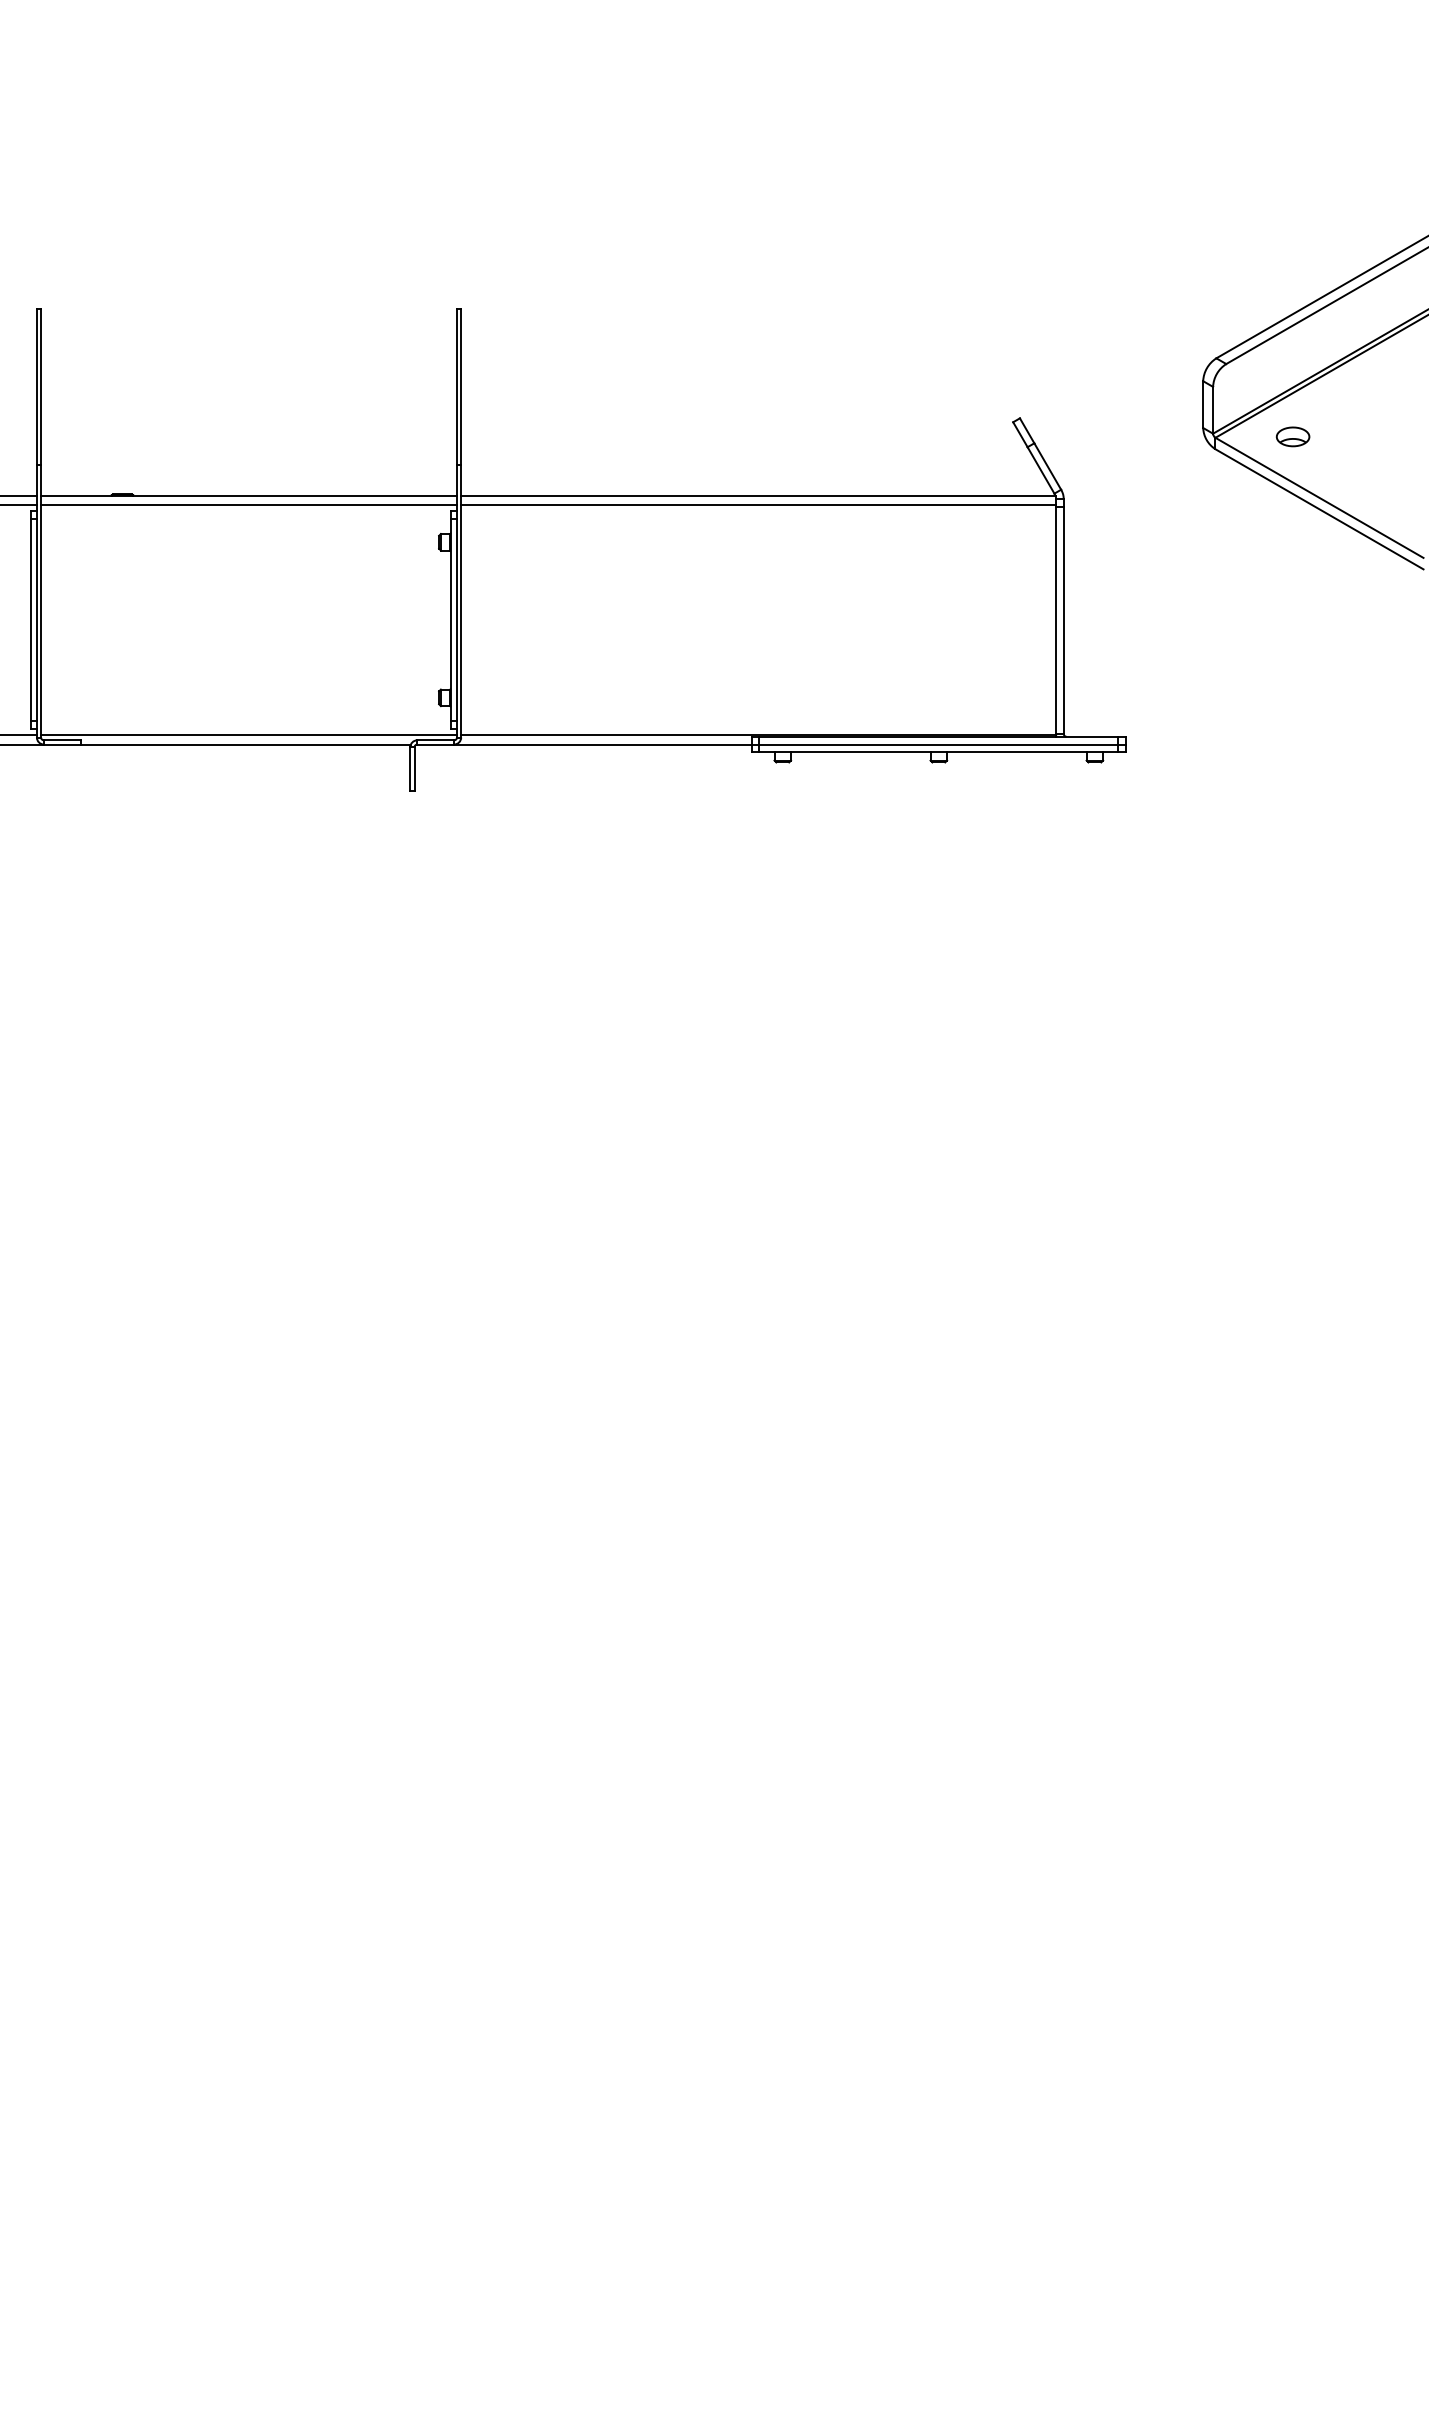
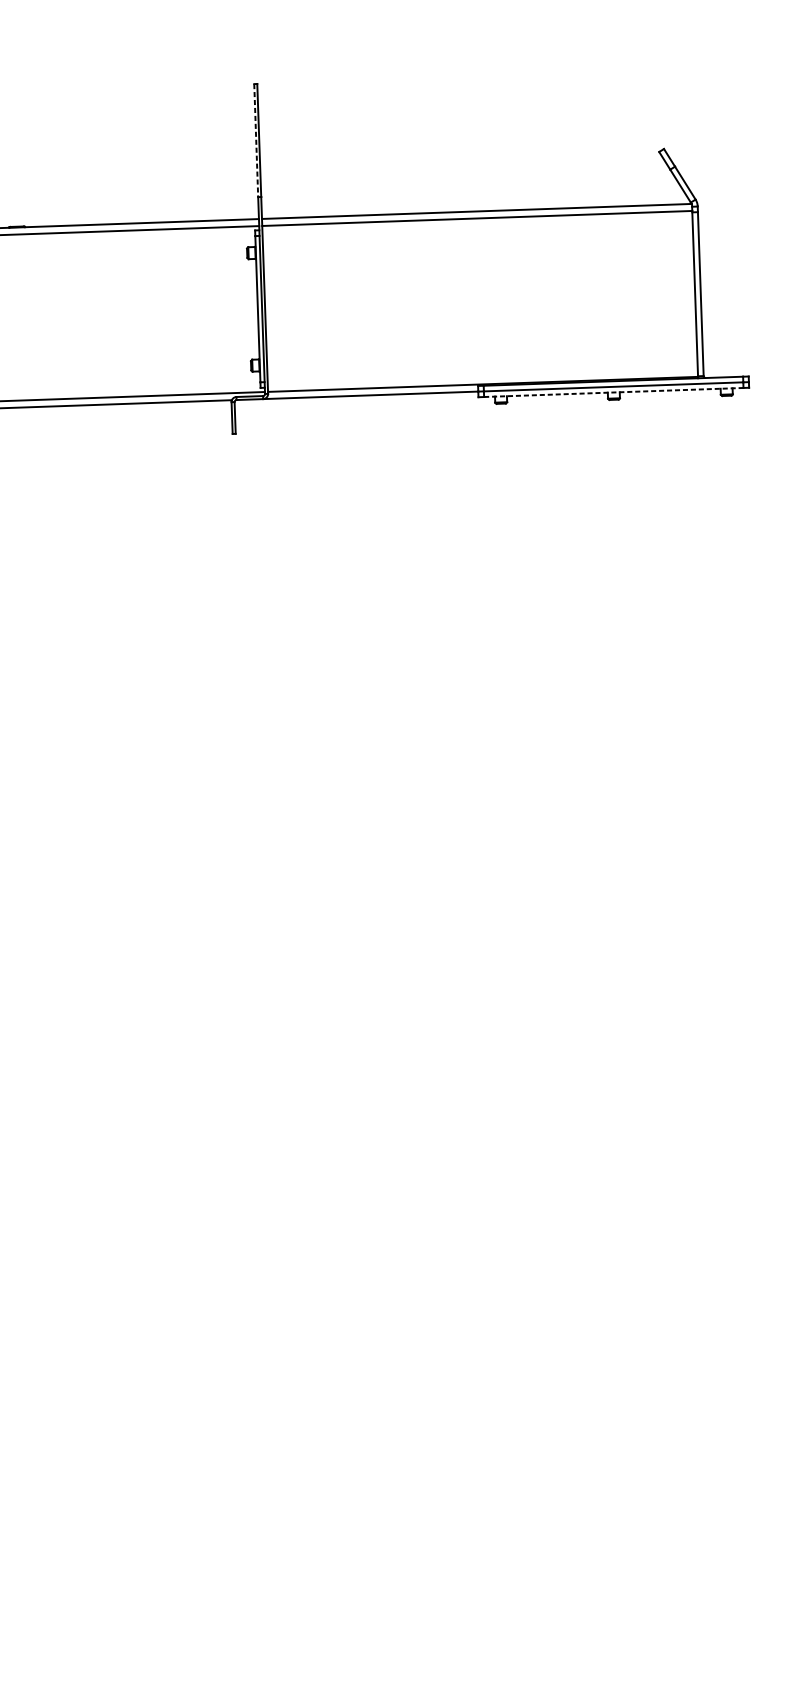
line: (456, 387) -> (255, 140), solid -> dashed
line: (939, 752) -> (614, 392), solid -> dashed

